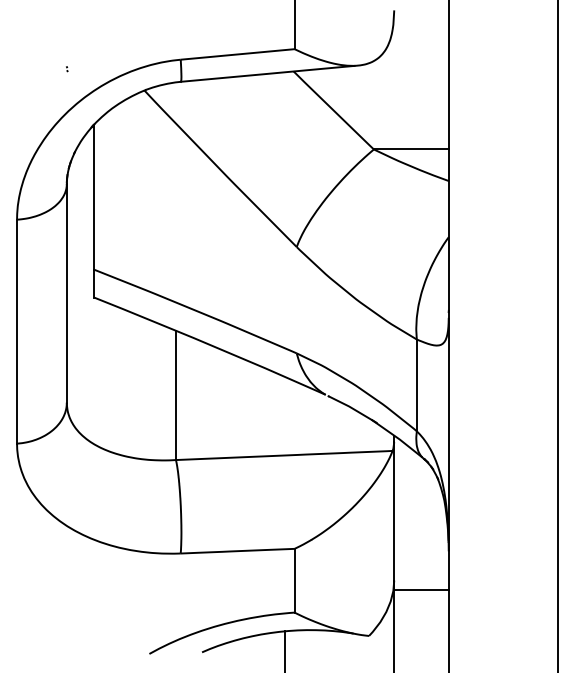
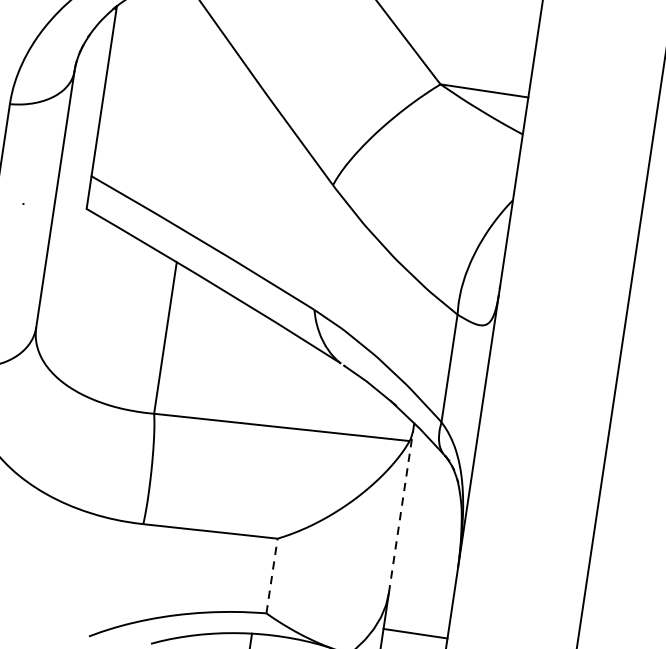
line: (394, 510) -> (401, 511), solid -> dashed
line: (294, 580) -> (271, 575), solid -> dashed
line: (421, 589) -> (415, 633), moved

